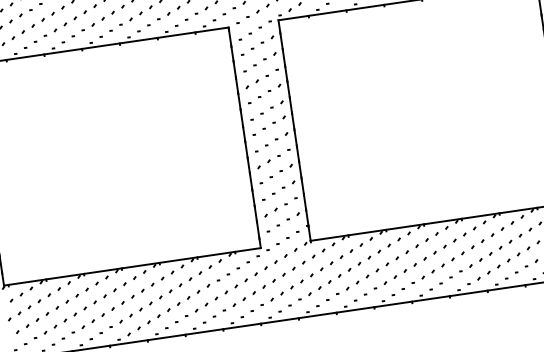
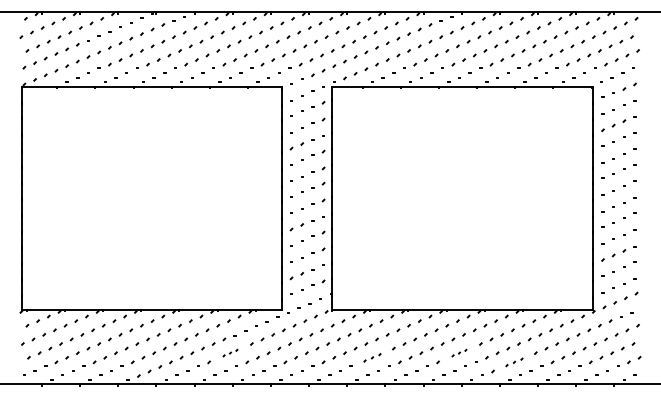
part: (442, 264) -> (459, 352), size x0.6
part: (498, 266) -> (514, 362), size x0.7
part: (357, 282) -> (372, 357), size x0.7
part: (216, 297) -> (230, 352), size x0.6

